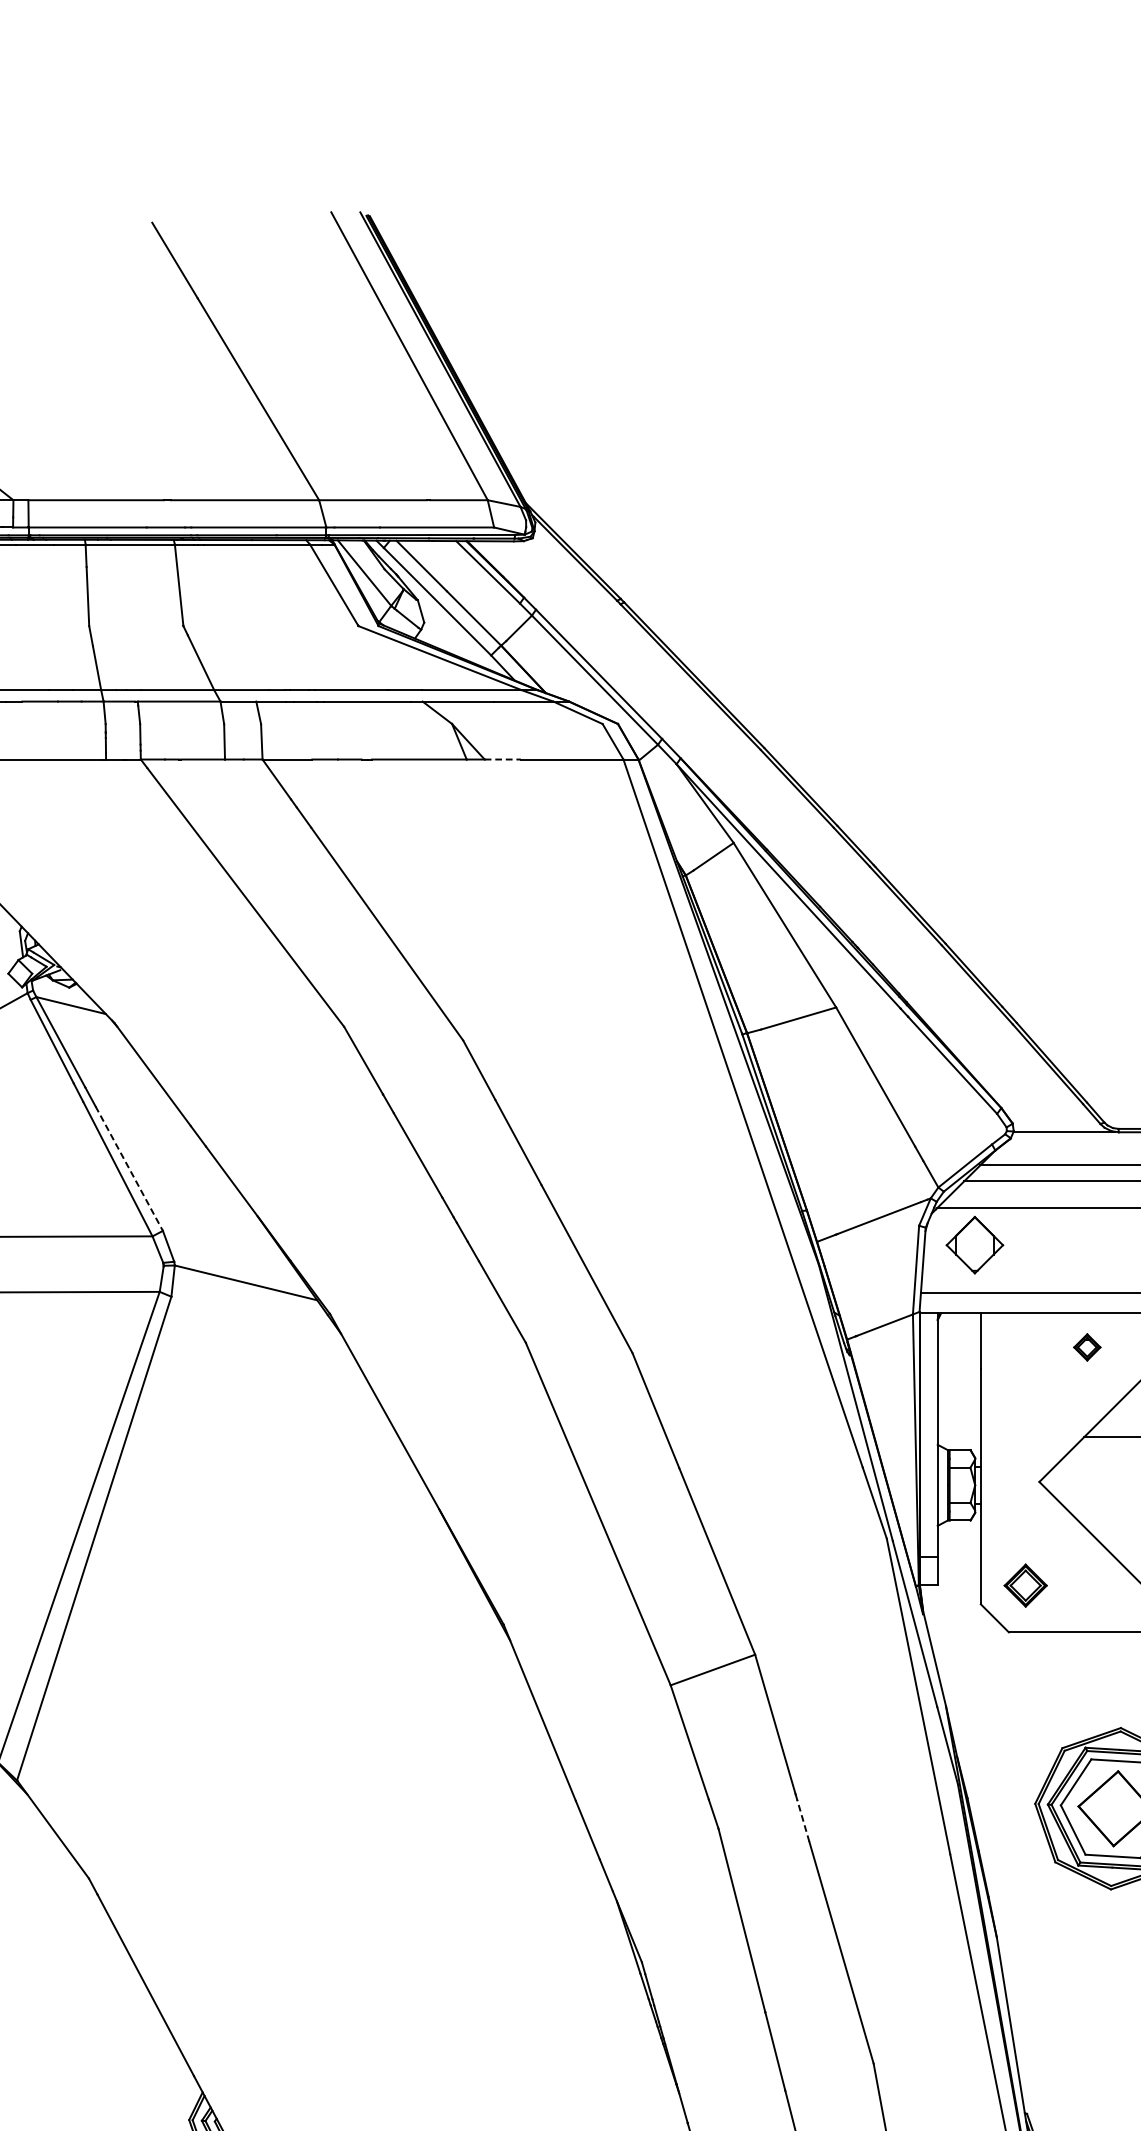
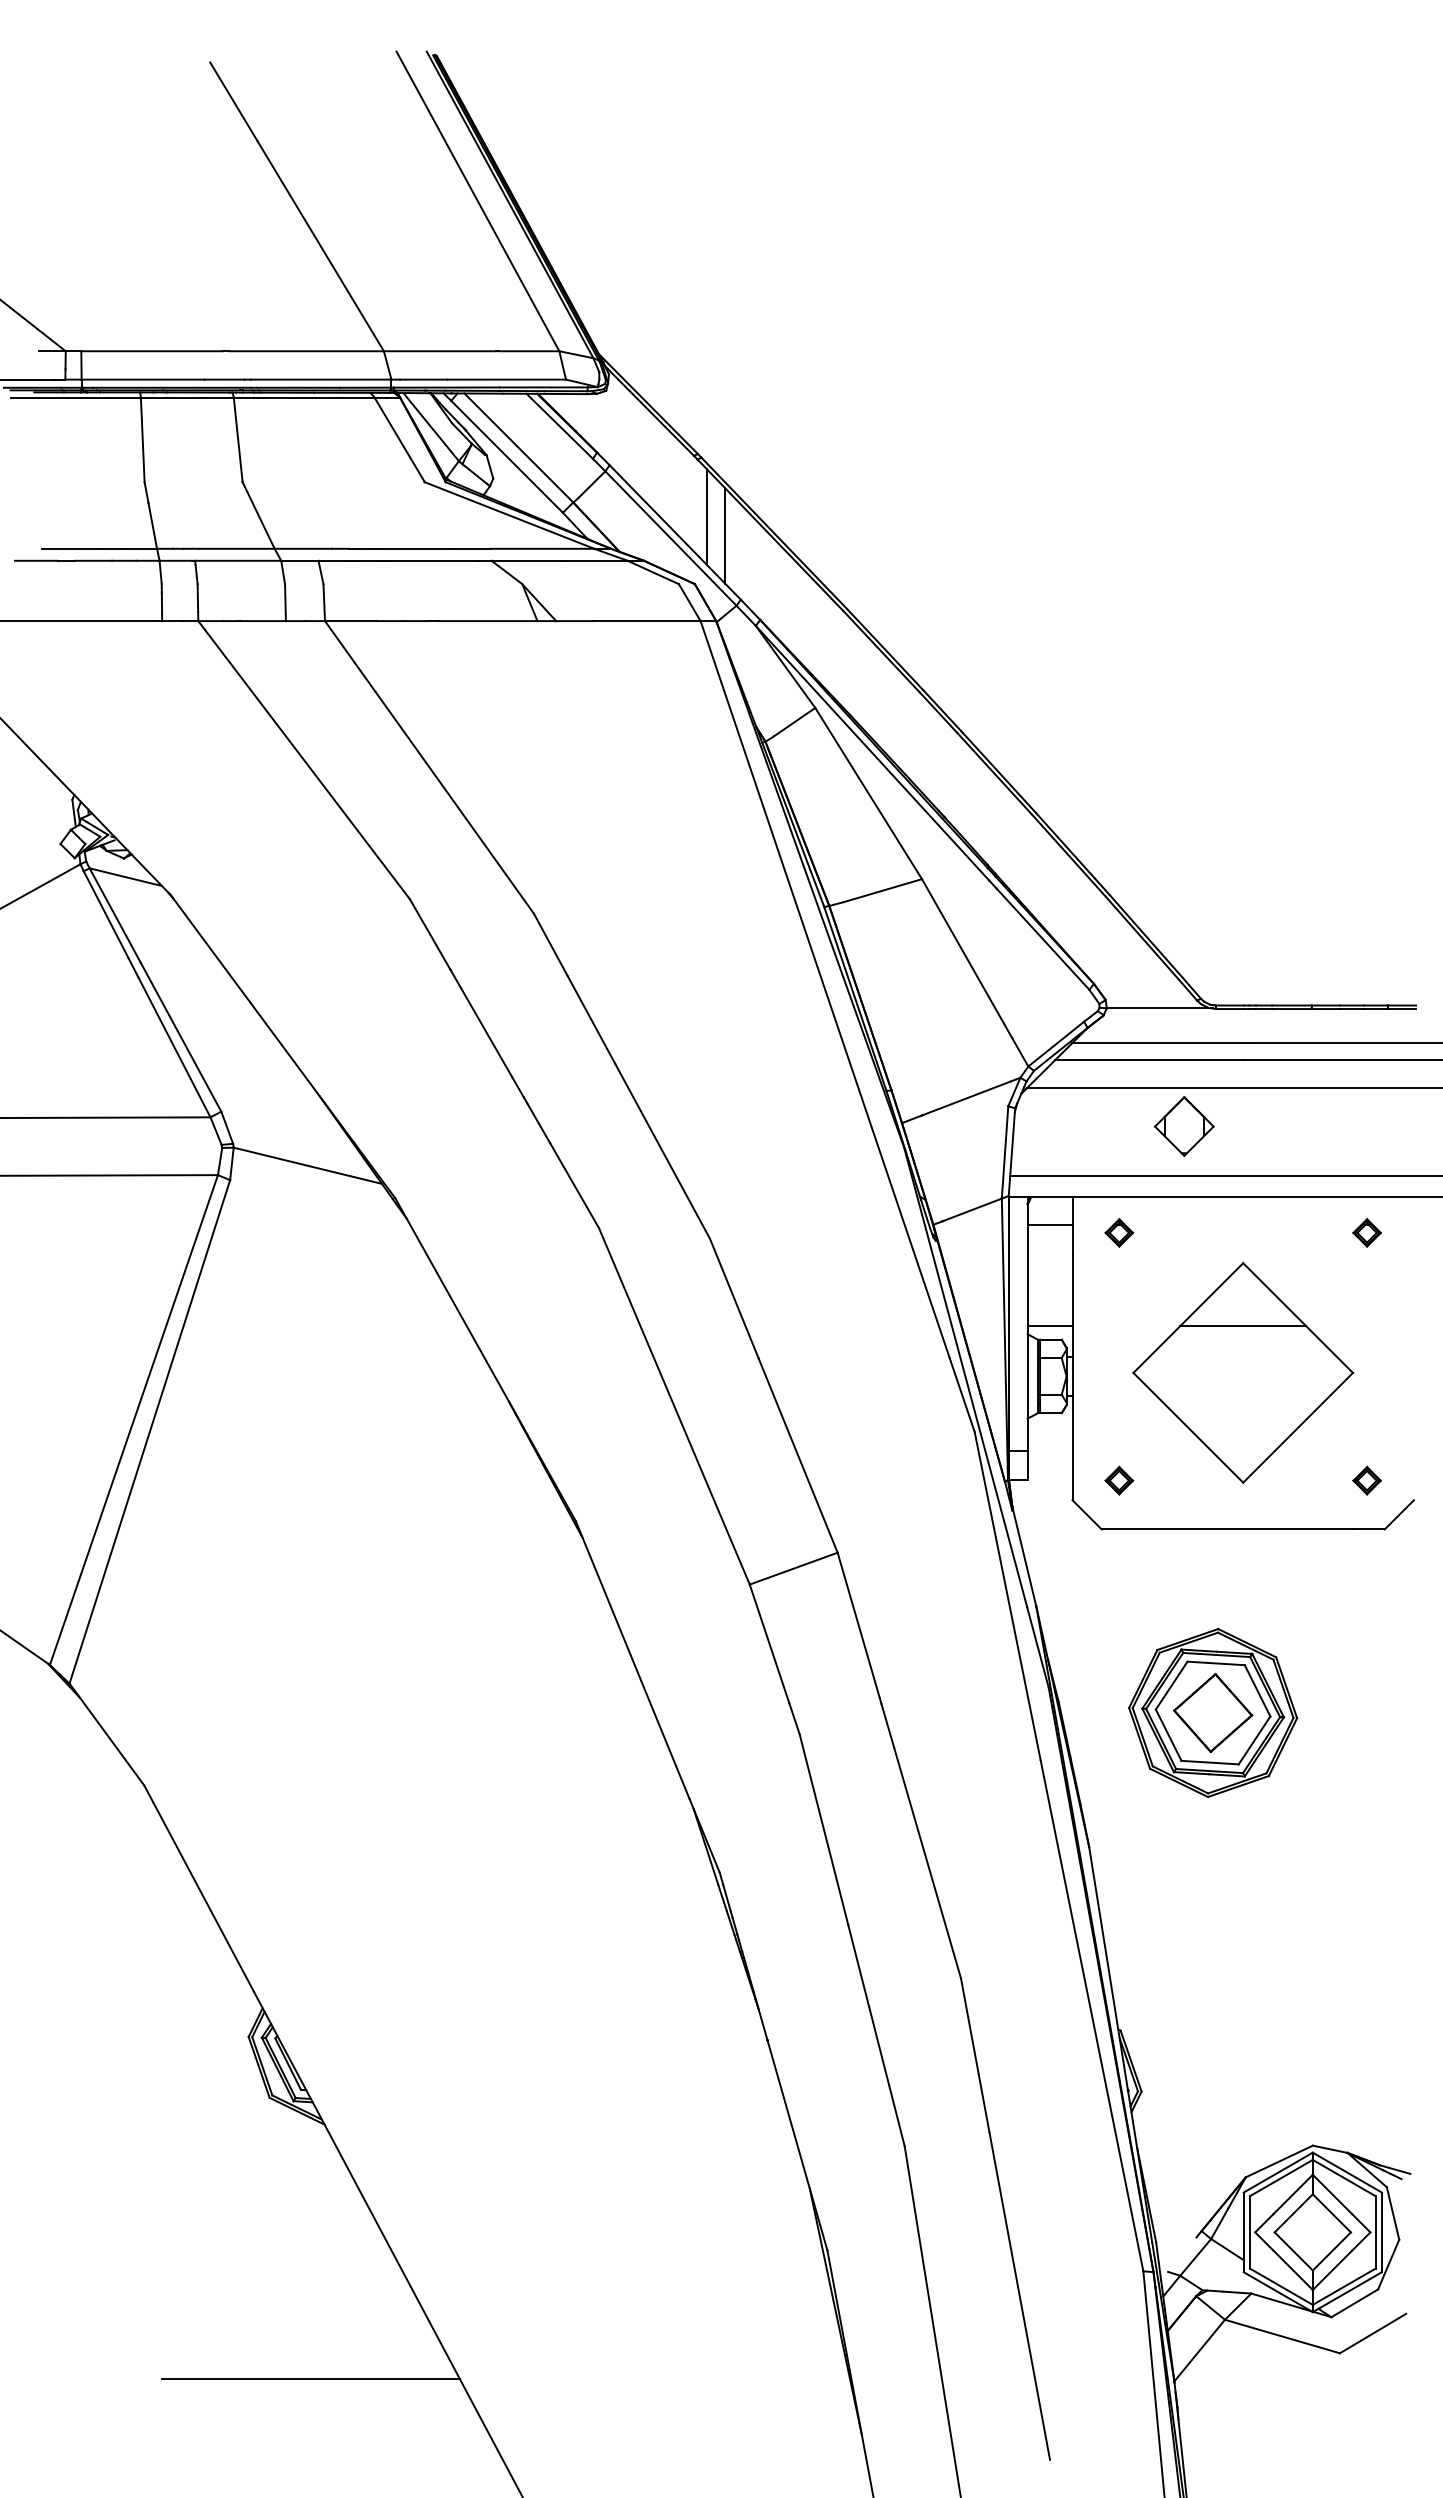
line: (630, 659) -> (707, 517), added
line: (647, 677) -> (725, 535), added
line: (503, 759) -> (575, 621), dashed -> solid
line: (129, 1168) -> (186, 1046), dashed -> solid
part: (974, 1245) -> (1183, 1126), moved
line: (958, 1340) -> (1049, 1225), added
part: (1087, 1347) -> (1119, 1232), moved
line: (958, 1437) -> (1049, 1326), added
part: (1025, 1585) -> (1119, 1480), size x0.62
line: (803, 1820) -> (887, 1725), dashed -> solid

